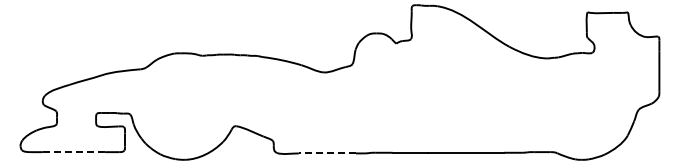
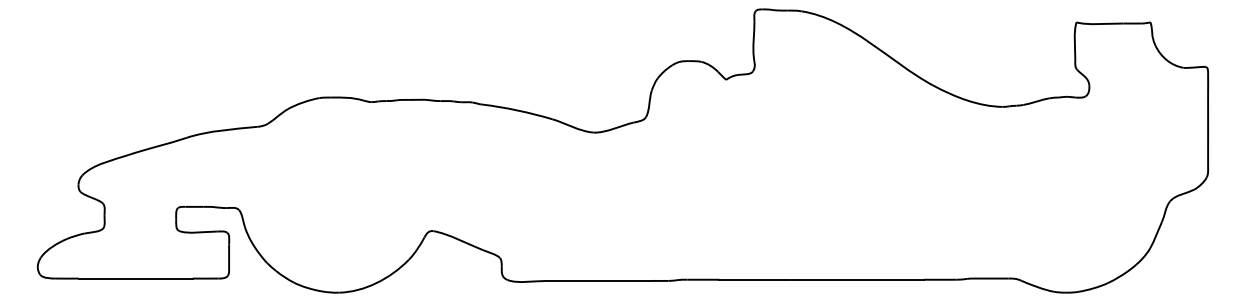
line: (73, 152) -> (134, 279), dashed -> solid
line: (327, 153) -> (600, 281), dashed -> solid

